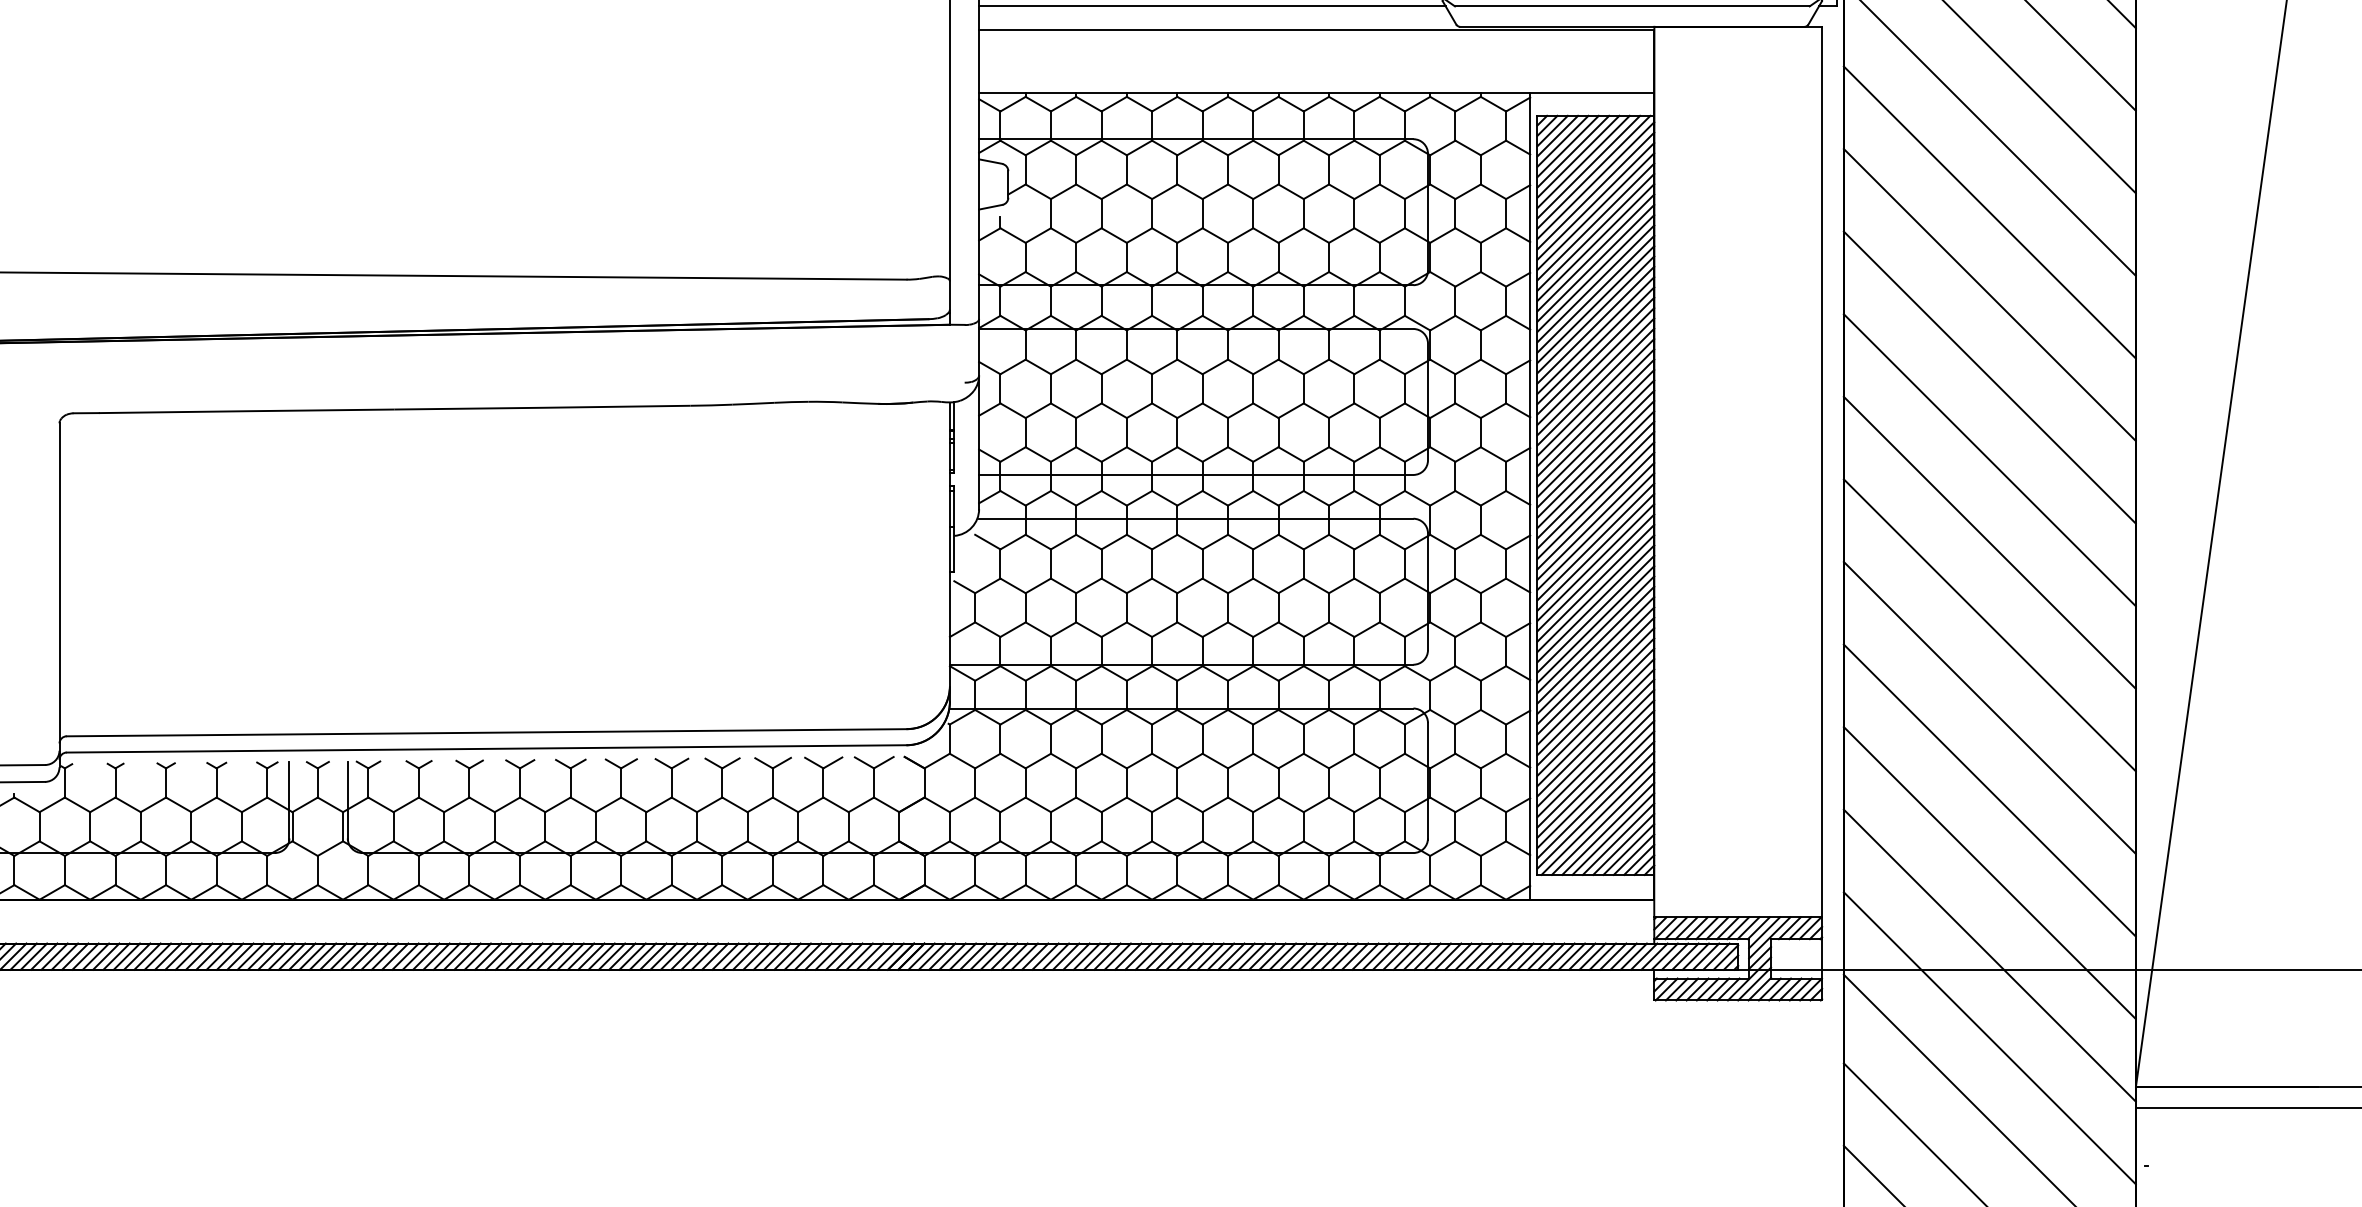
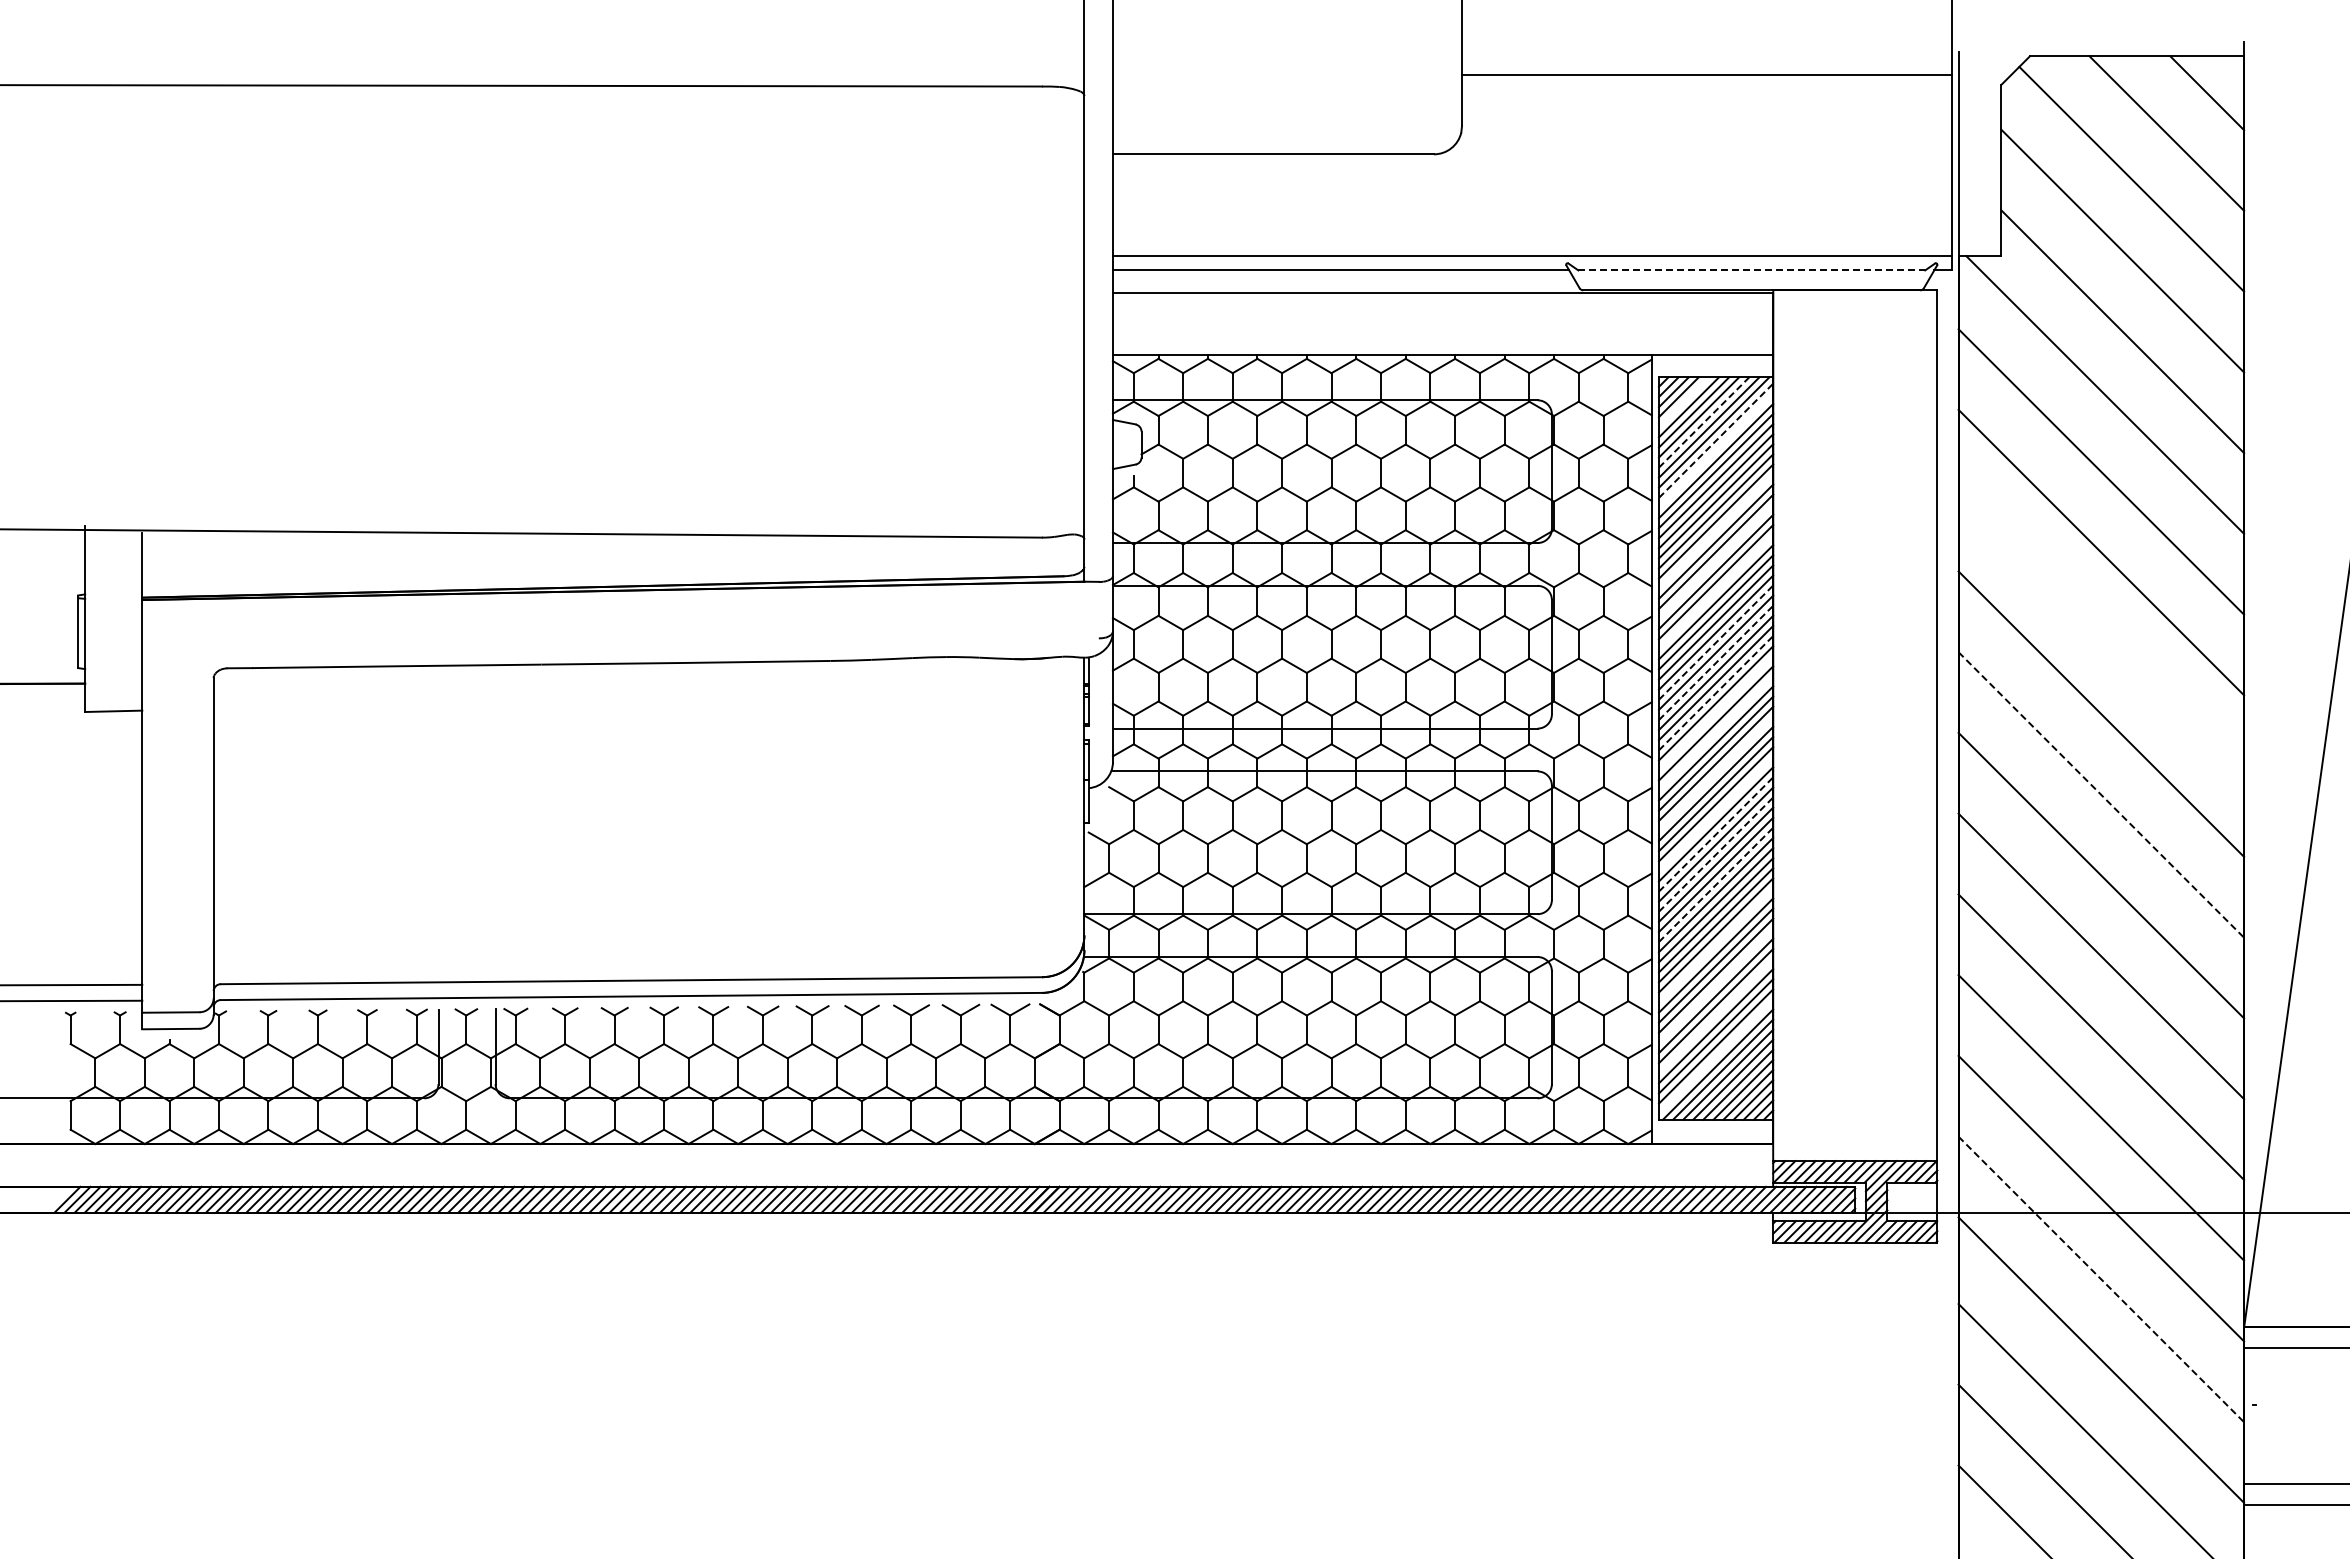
line: (1633, 6) -> (1752, 270), solid -> dashed
line: (1562, 141) -> (1683, 402), removed
line: (1584, 161) -> (1704, 422), solid -> dashed
line: (1596, 180) -> (1716, 440), solid -> dashed
line: (1595, 190) -> (1715, 450), removed
line: (1595, 273) -> (1715, 531), removed
line: (1595, 304) -> (1715, 561), removed
line: (1595, 335) -> (1715, 592), removed
line: (1989, 377) -> (2101, 633), removed
line: (1596, 386) -> (1716, 642), solid -> dashed
line: (1596, 407) -> (1716, 662), solid -> dashed
line: (1596, 439) -> (1716, 693), solid -> dashed
line: (1595, 459) -> (1715, 713), removed
line: (1595, 479) -> (1715, 733), removed
line: (1595, 520) -> (1715, 773), removed
line: (1989, 542) -> (2101, 794), solid -> dashed
line: (1595, 562) -> (1715, 814), removed
line: (1596, 583) -> (1716, 834), solid -> dashed
line: (1596, 603) -> (1716, 854), solid -> dashed
line: (1596, 634) -> (1716, 884), solid -> dashed
line: (1595, 696) -> (1715, 945), removed
line: (1595, 737) -> (1715, 985), removed
line: (1595, 769) -> (1715, 1016), removed
line: (1595, 810) -> (1715, 1056), removed
line: (1989, 1038) -> (2101, 1279), solid -> dashed

